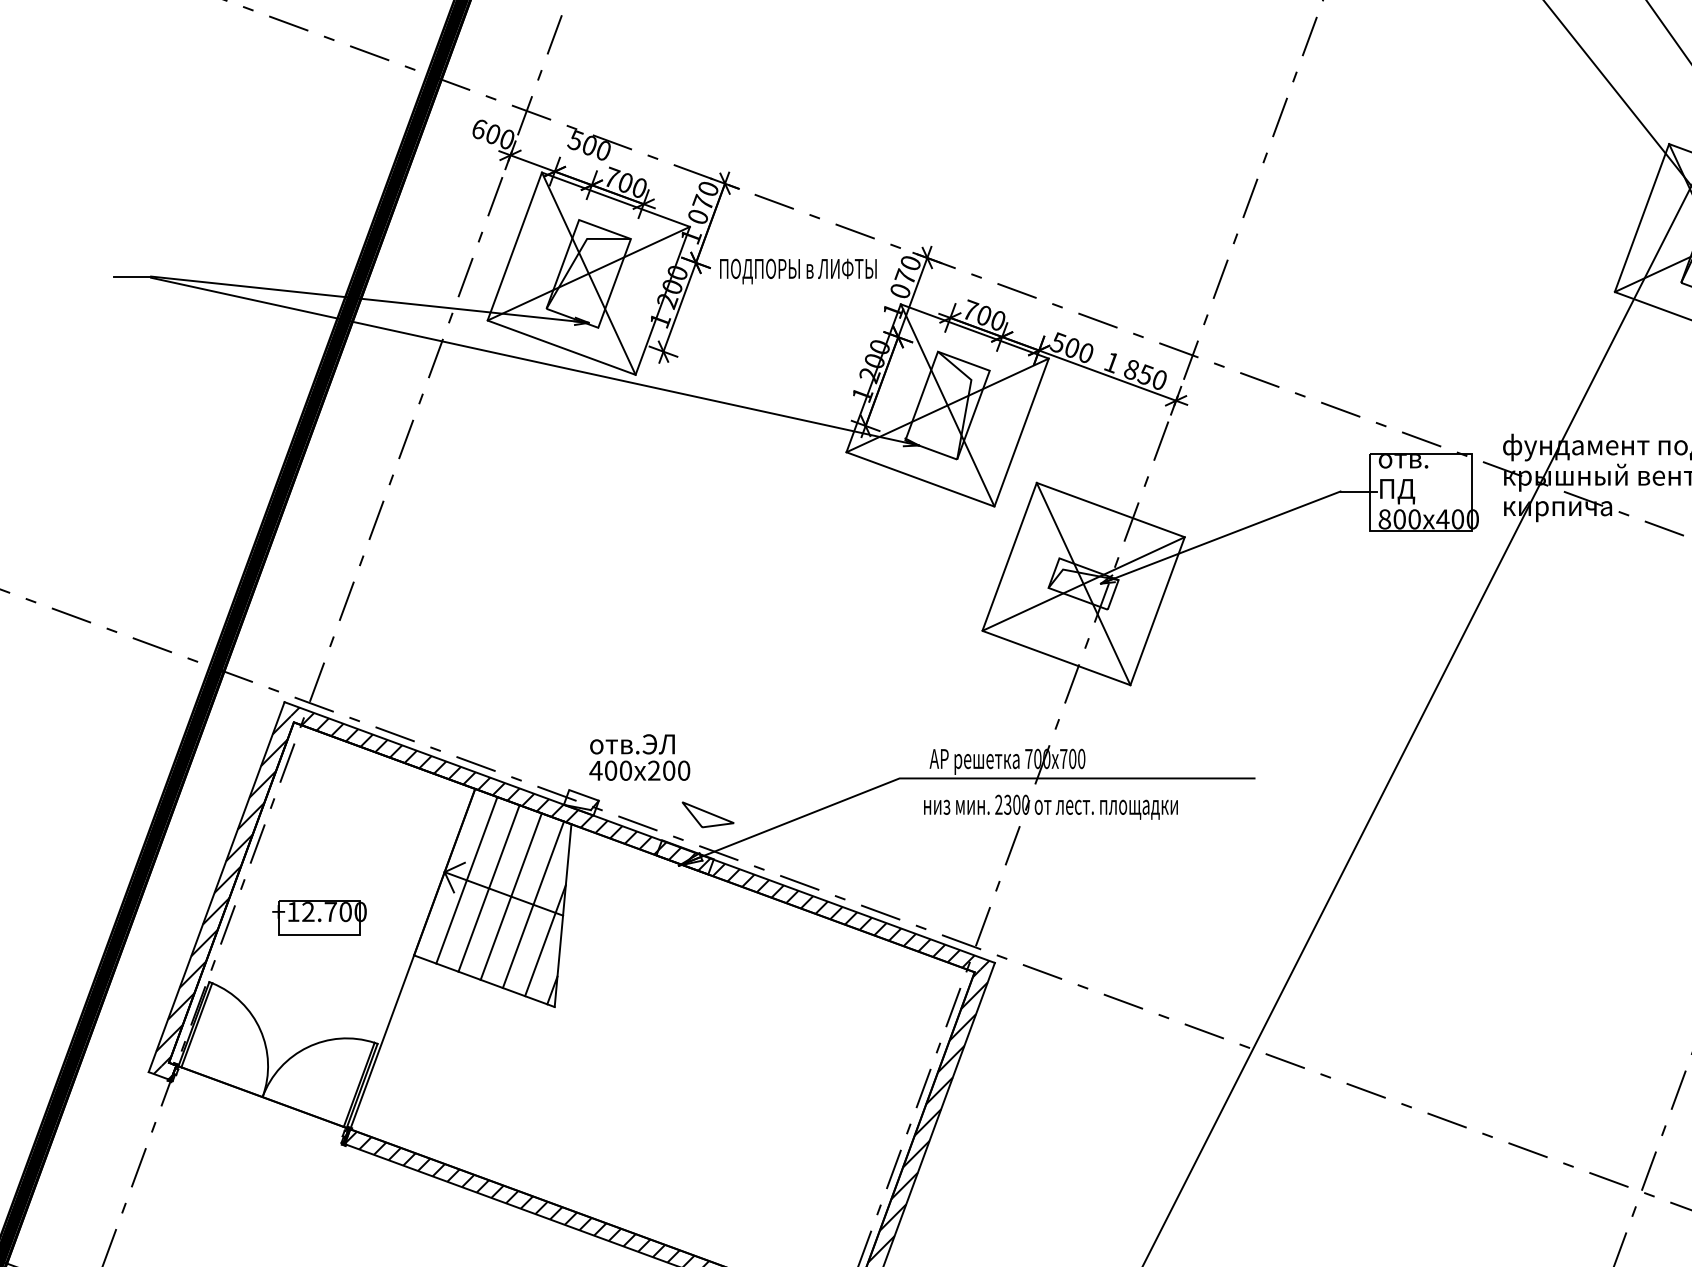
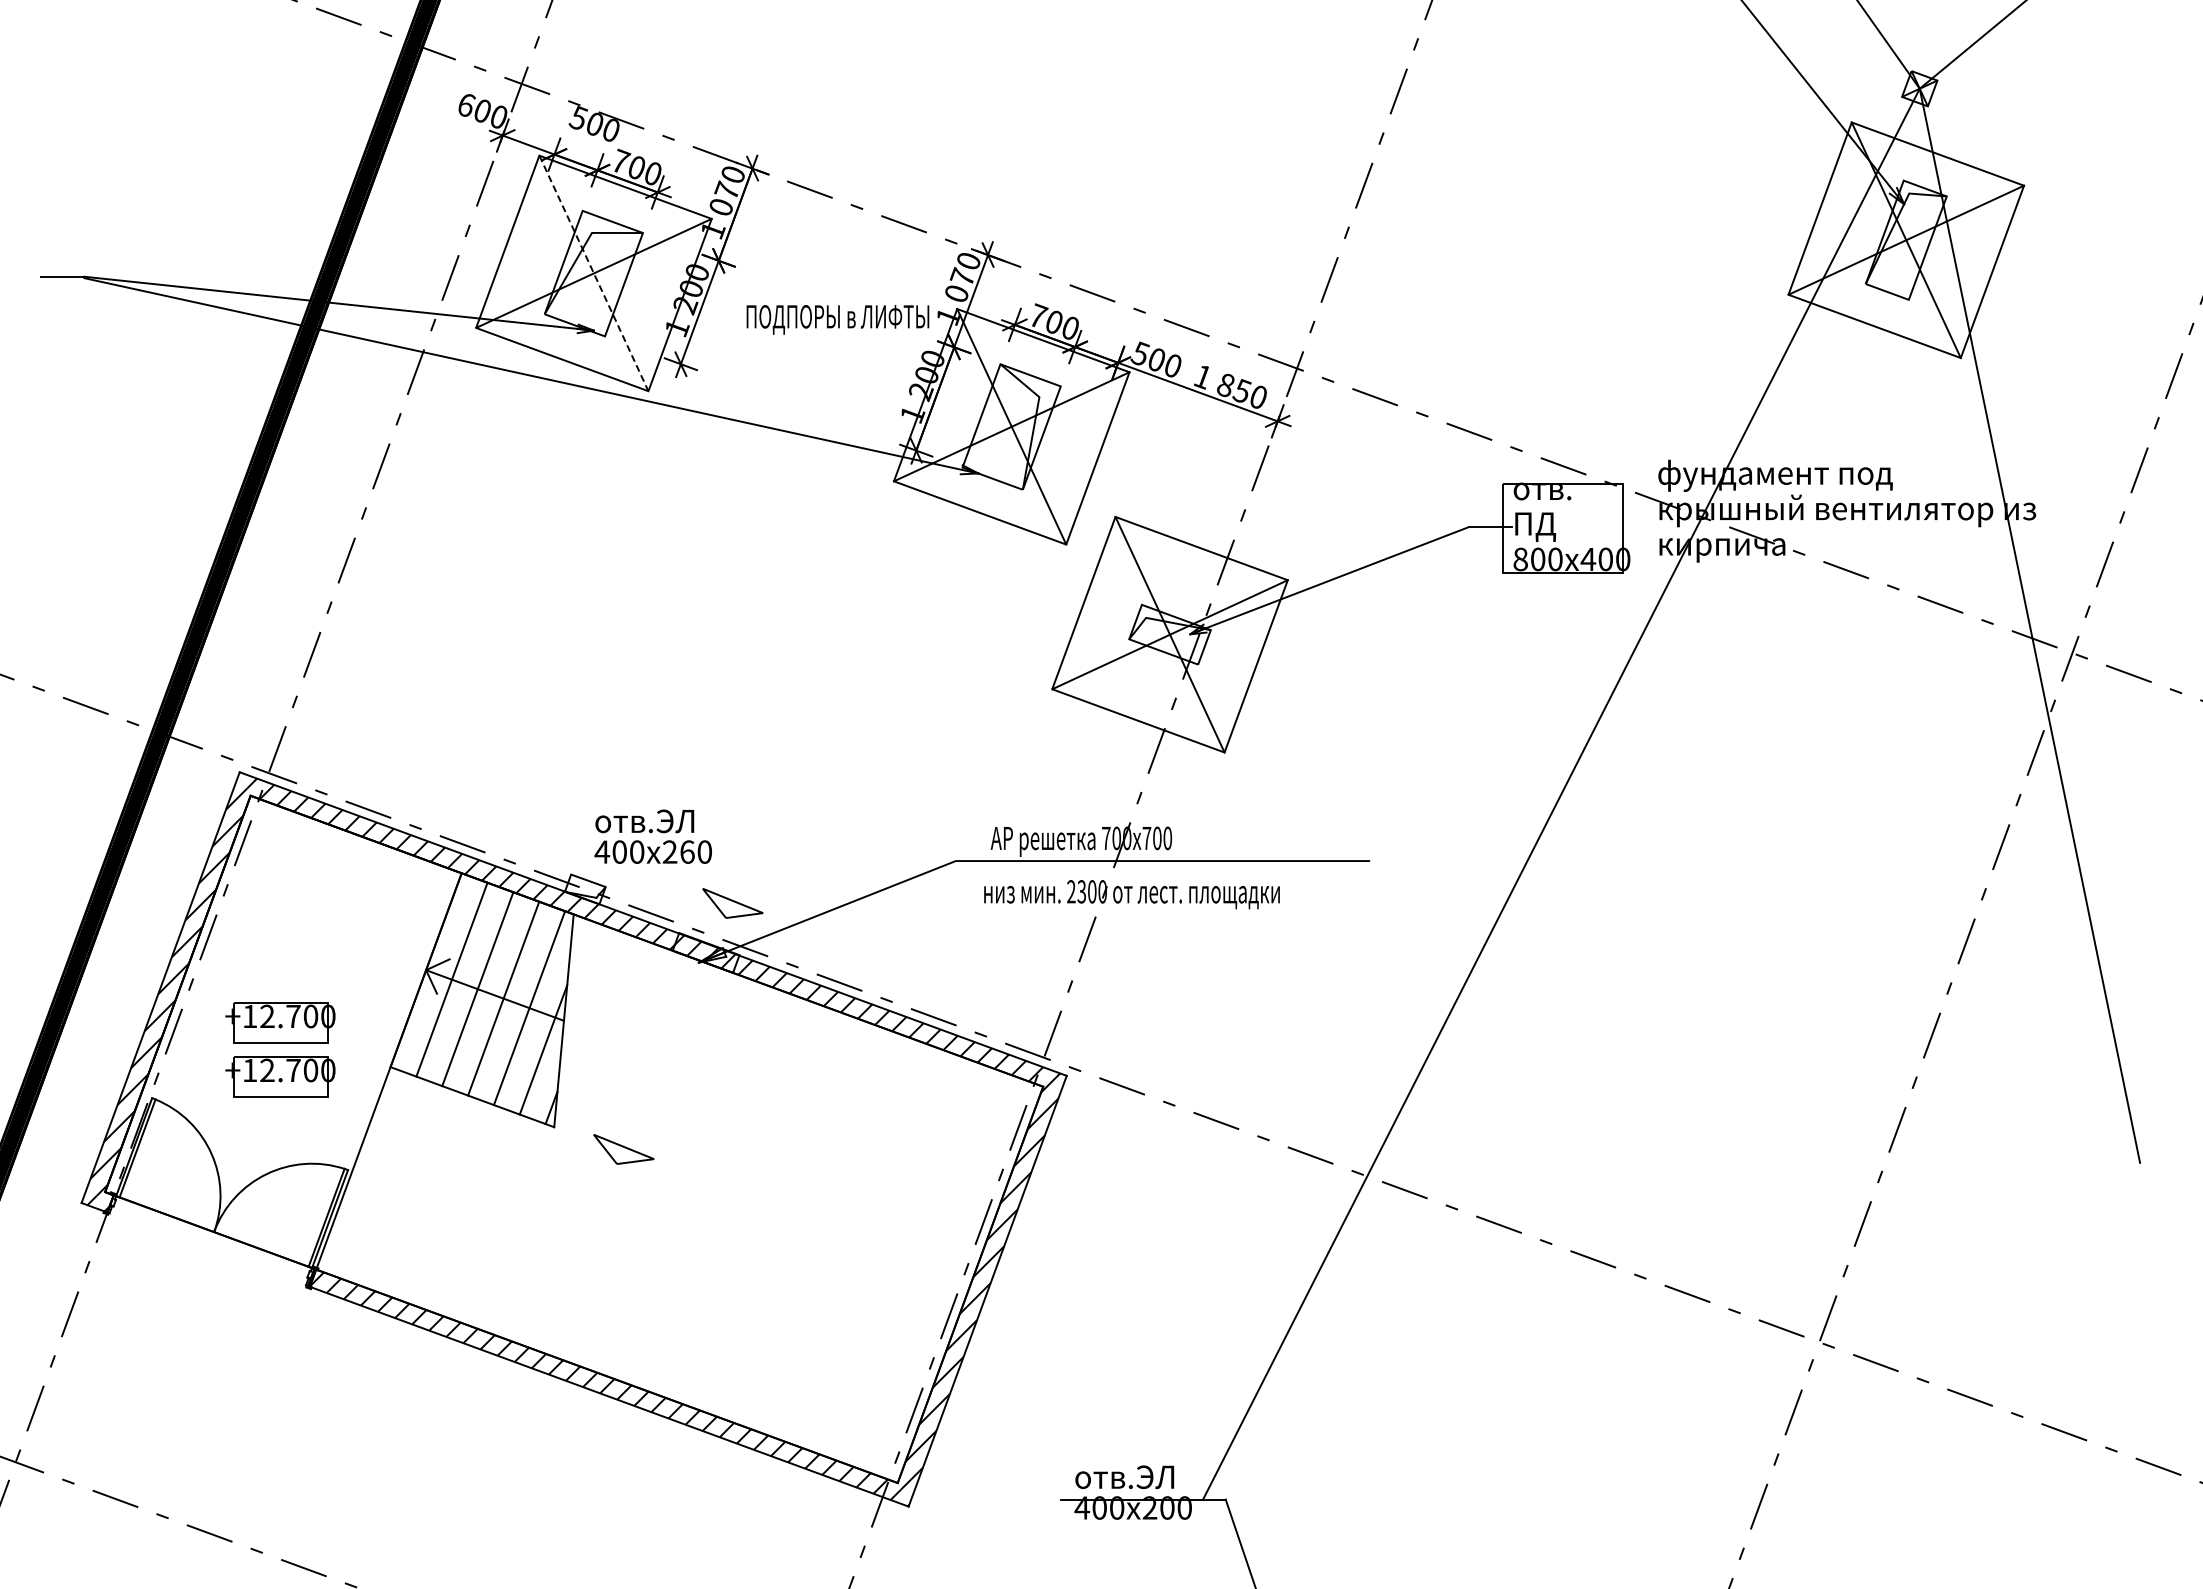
text: (797, 271) -> (837, 319), moved
line: (588, 273) -> (593, 273), solid -> dashed
text: (669, 770) -> (687, 851), 200 -> 260
part: (319, 963) -> (280, 1076), added
part: (614, 1026) -> (623, 1149), added

